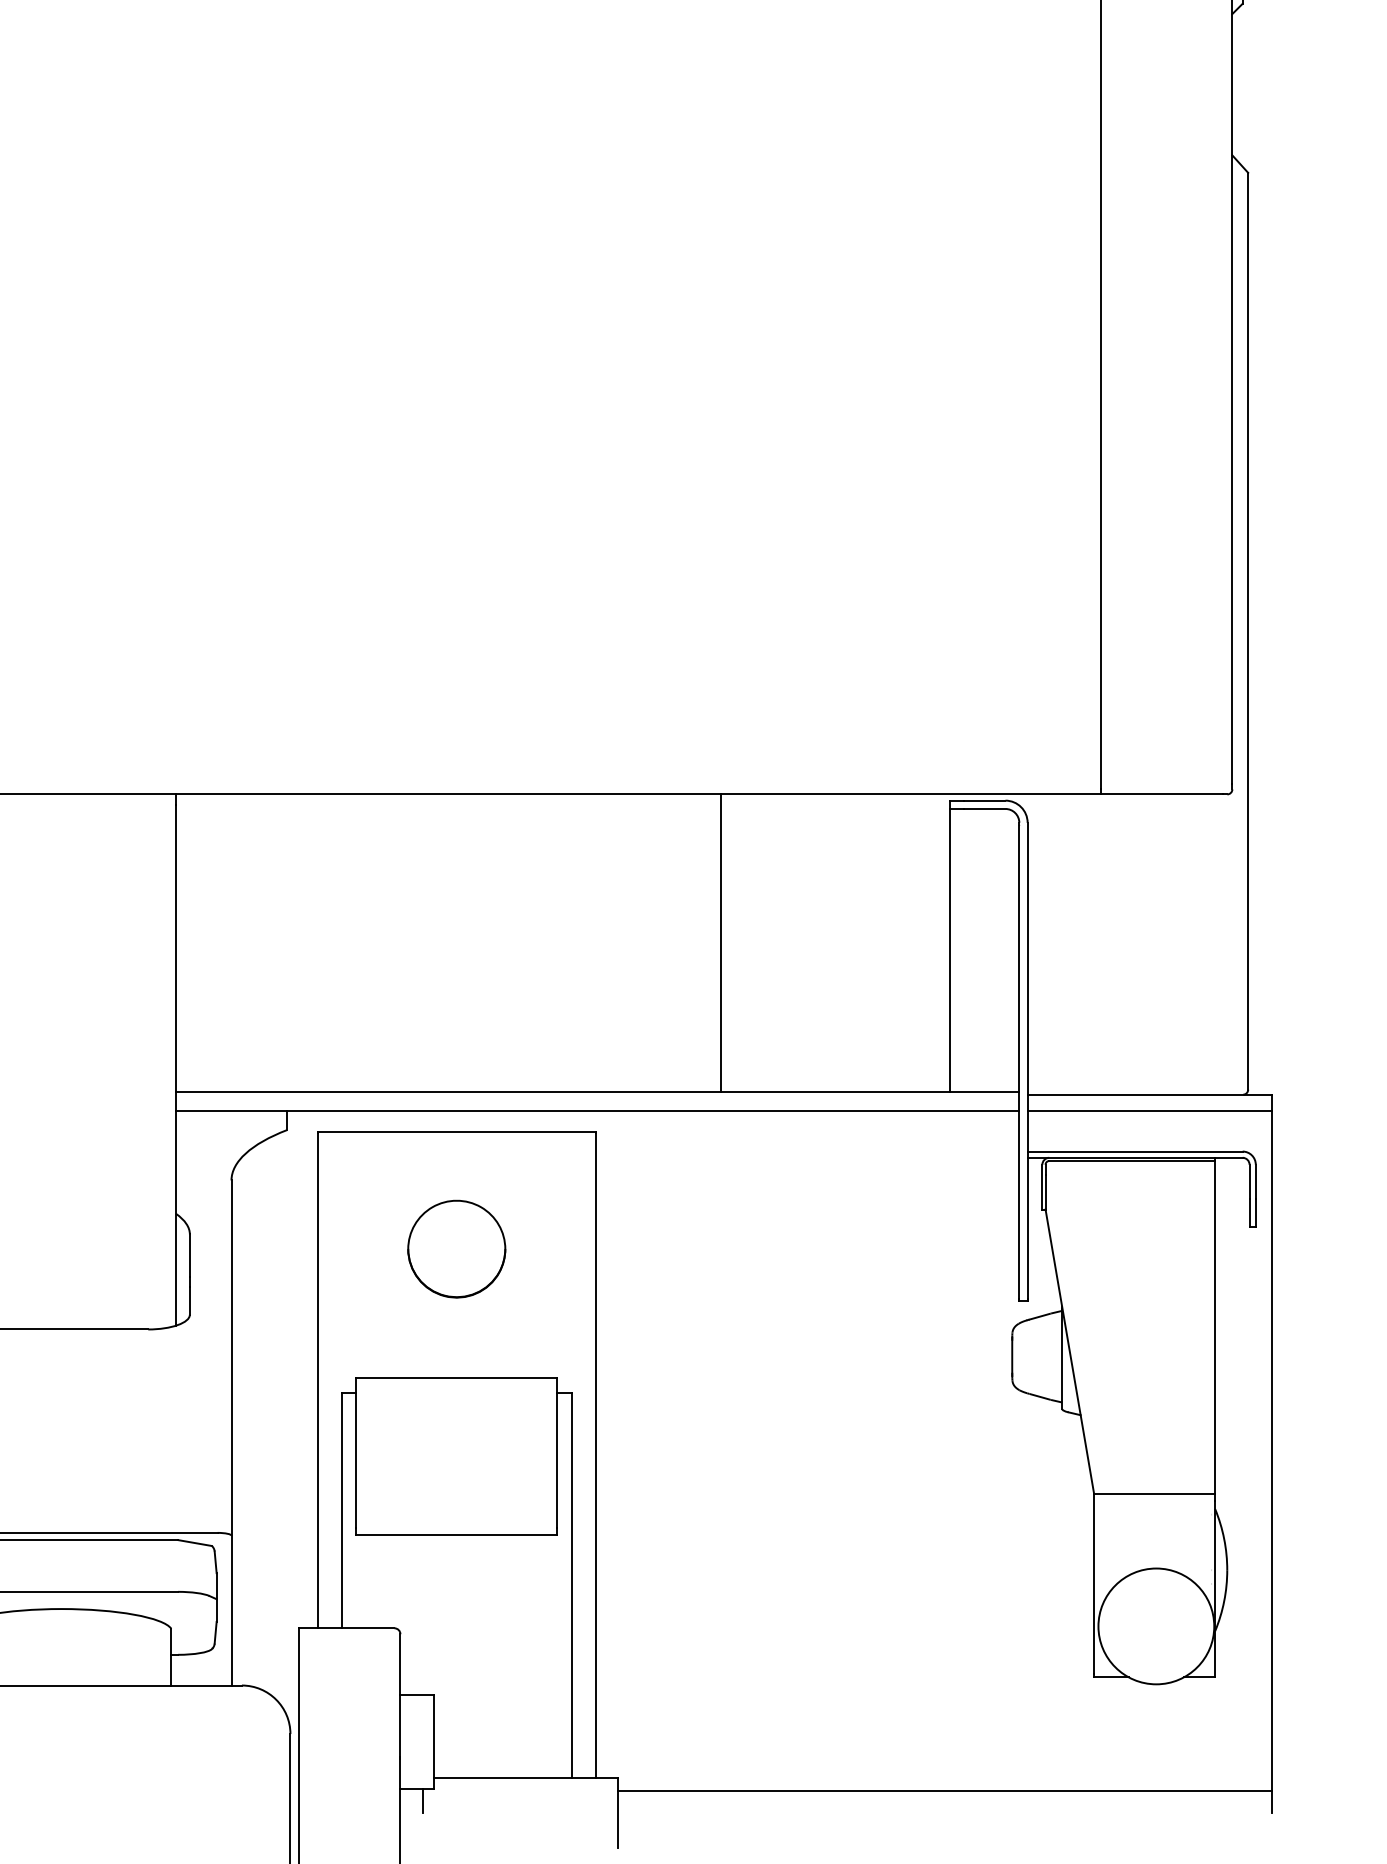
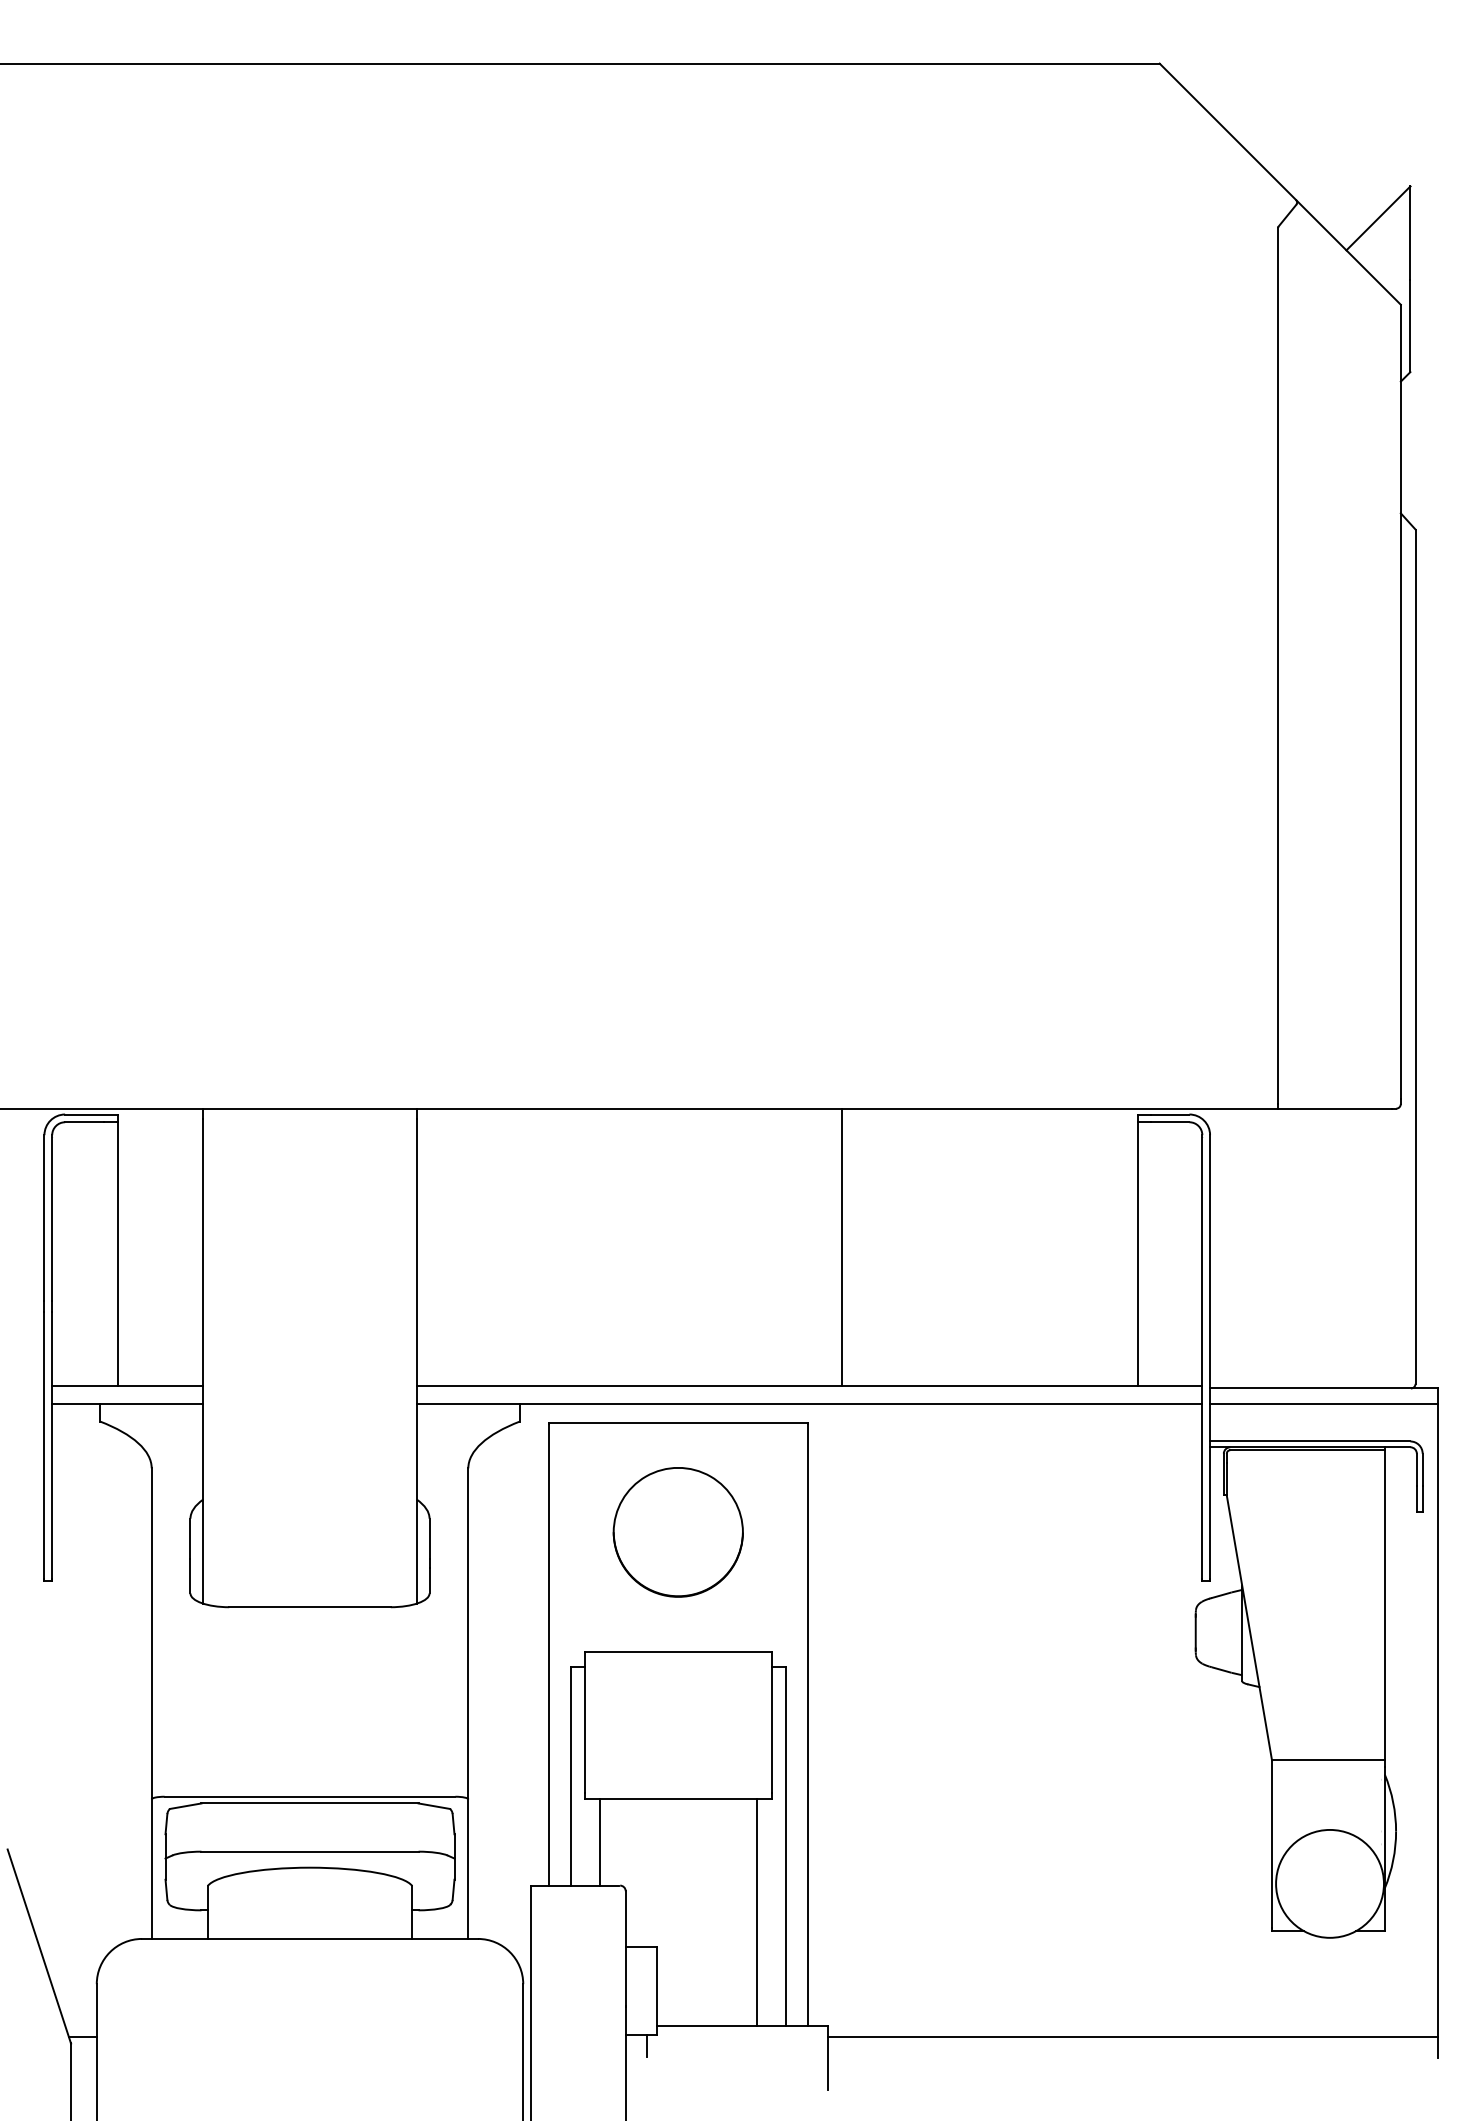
line: (721, 942) -> (842, 1246), moved
part: (456, 1249) -> (677, 1532), size x1.43
line: (372, 1580) -> (599, 1841), added
line: (541, 1656) -> (757, 1911), added

